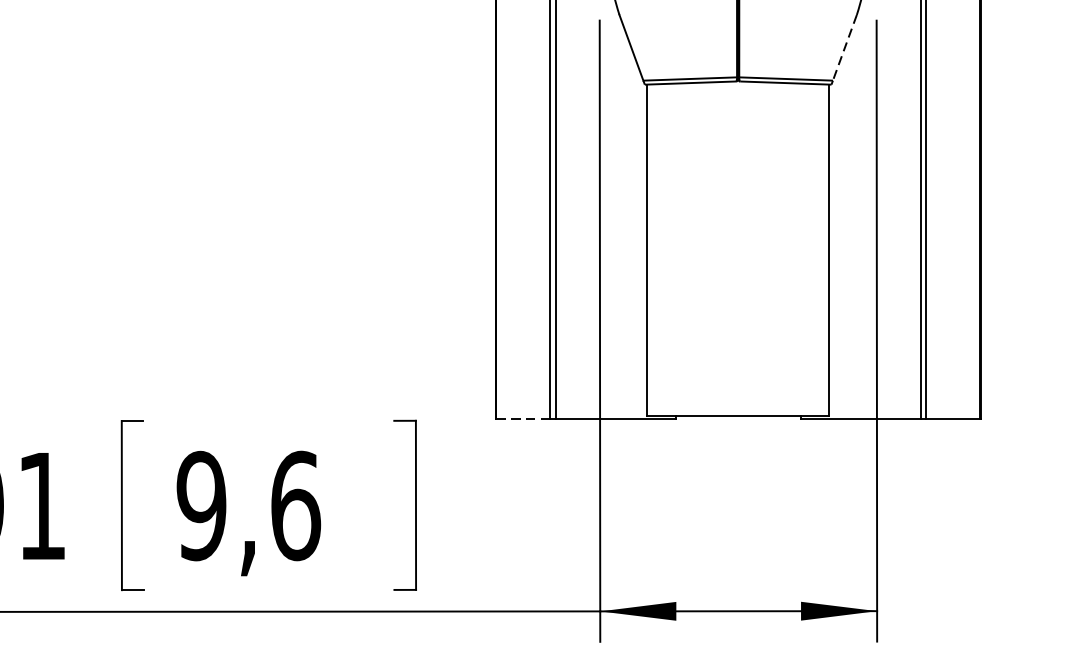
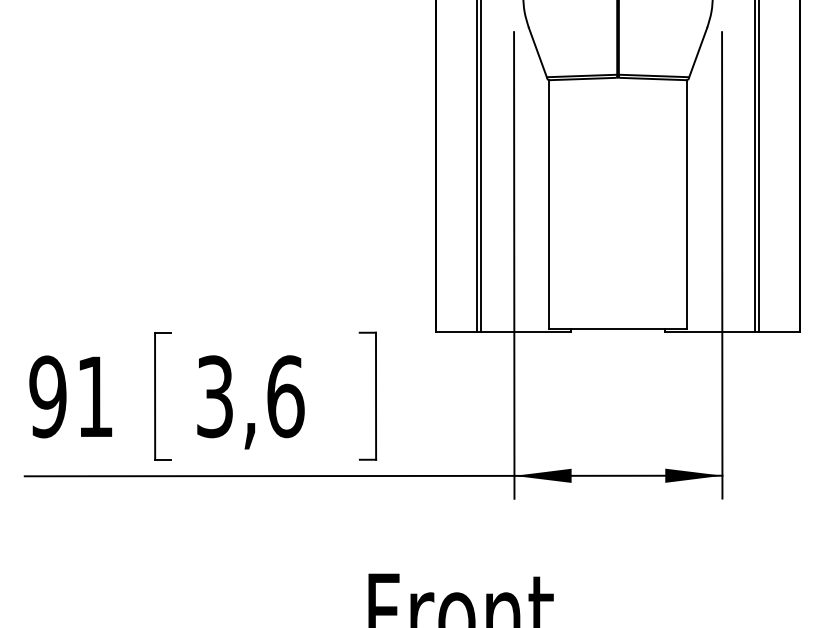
line: (845, 49) -> (698, 53), dashed -> solid
line: (521, 419) -> (455, 331), dashed -> solid
text: (200, 505) -> (214, 396), 9,6 -> 3,6

